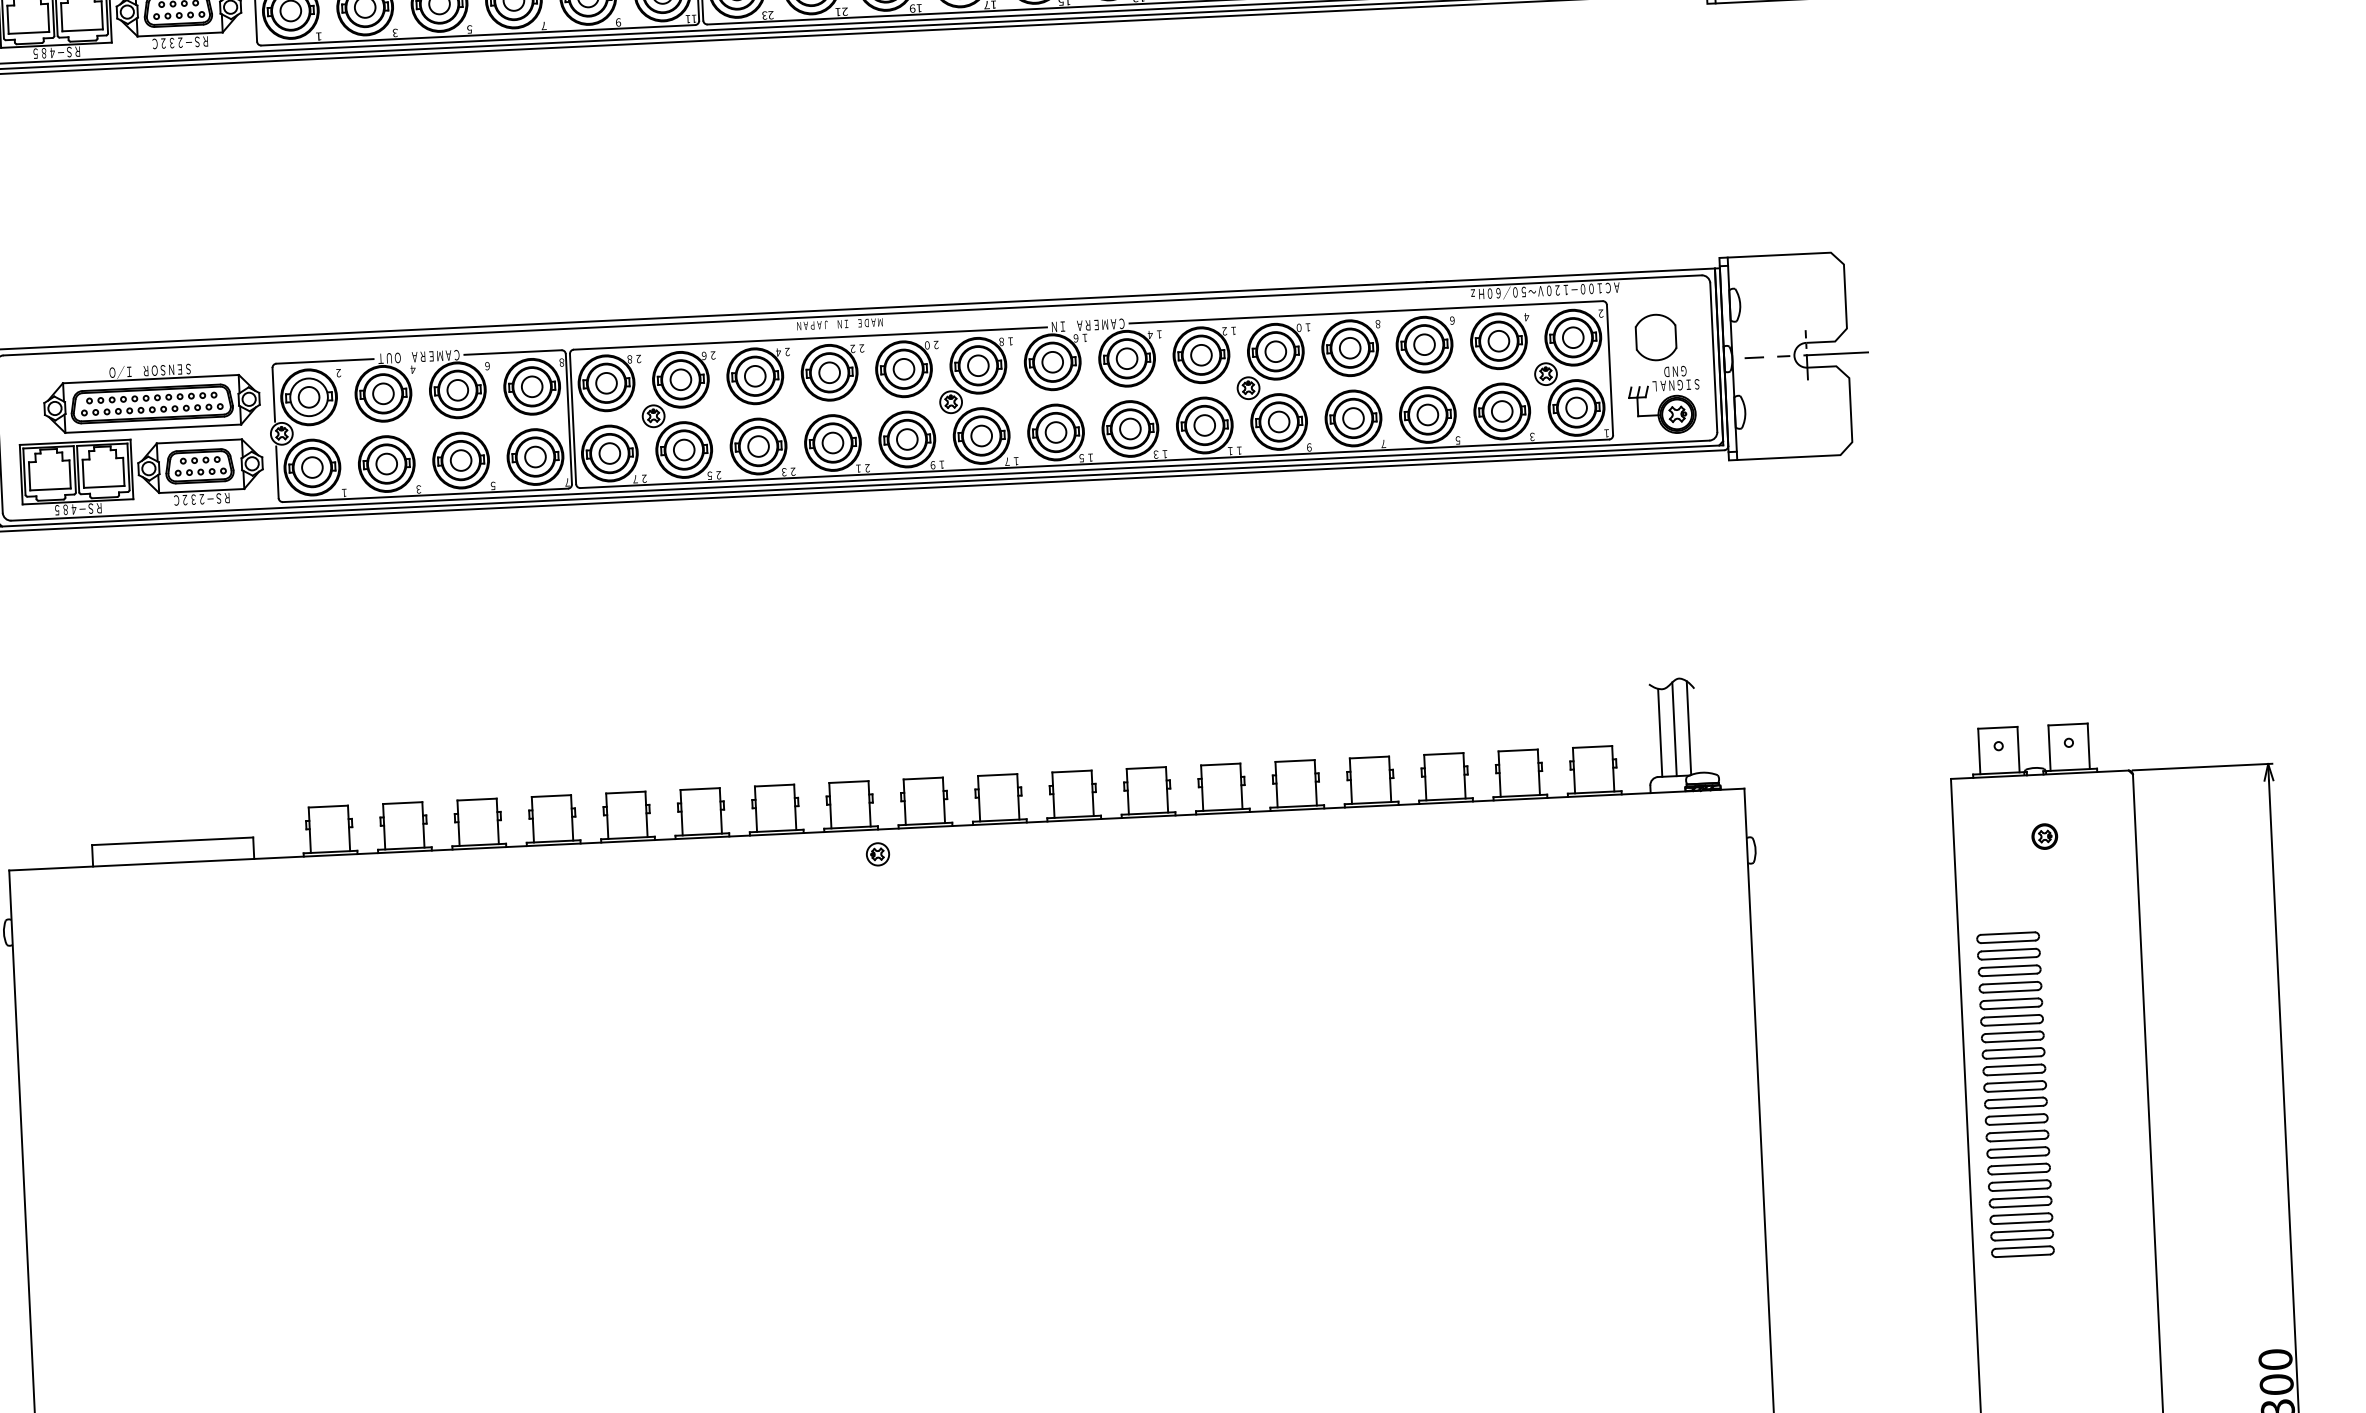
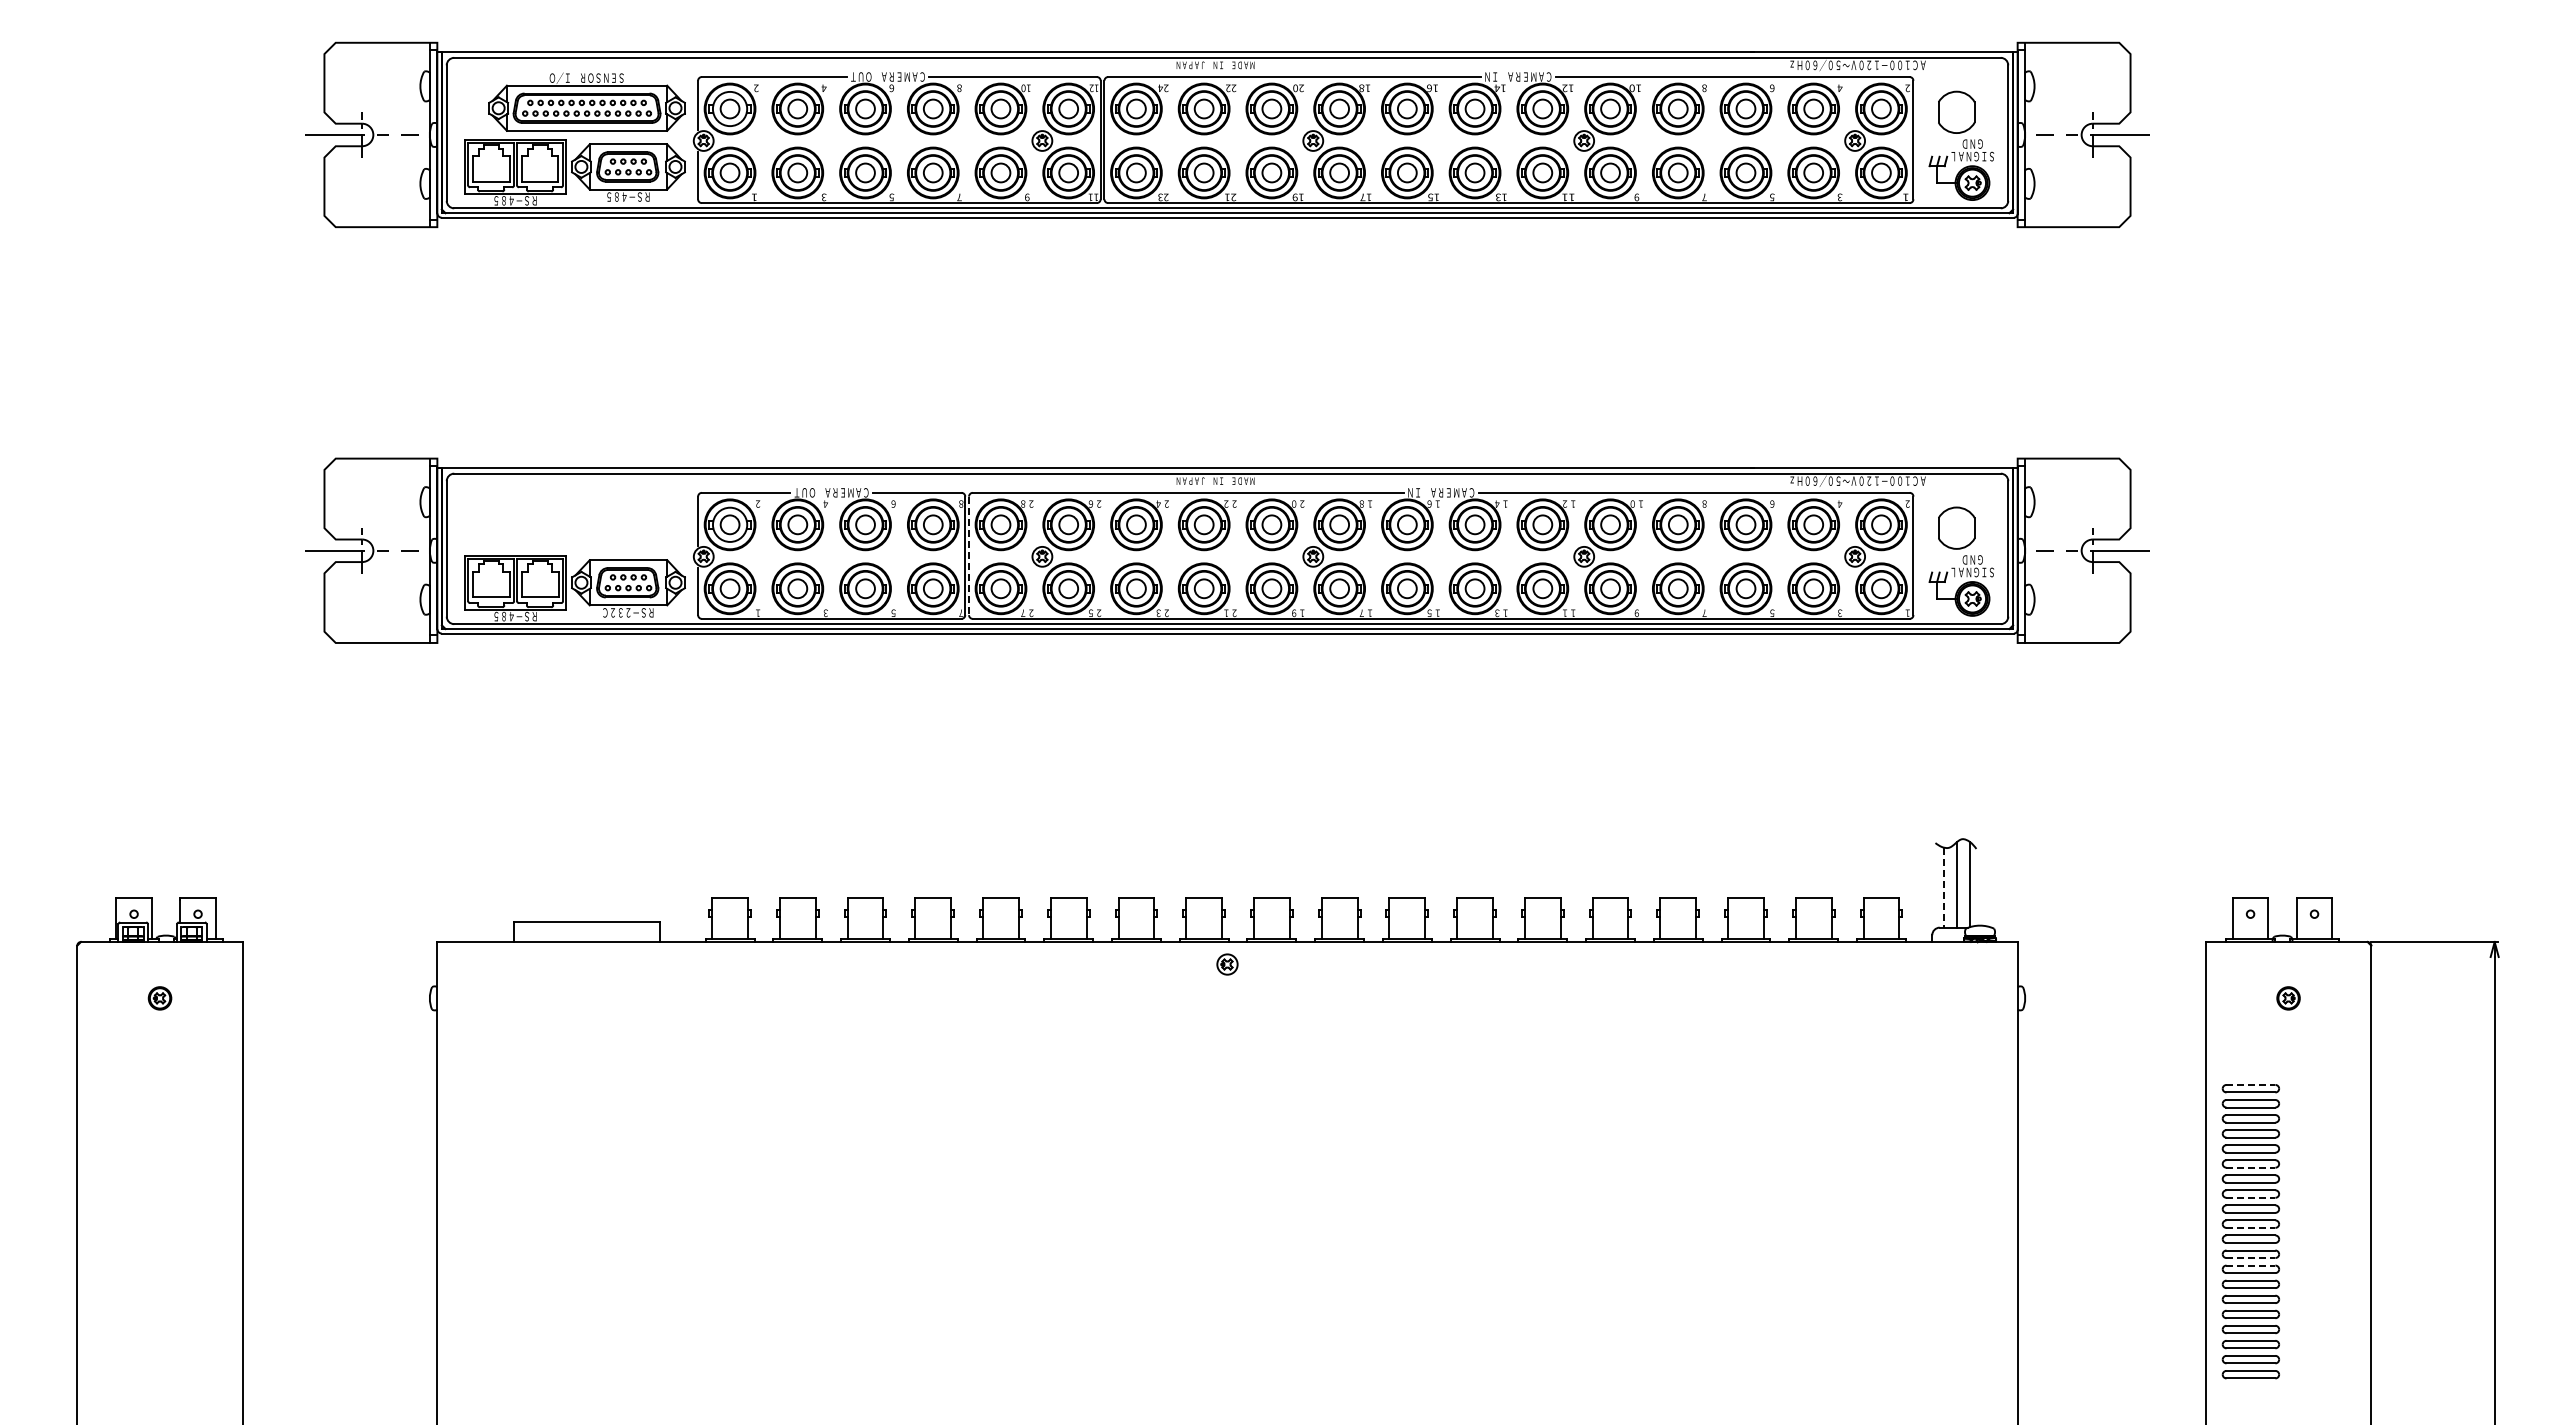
text: (180, 42) -> (628, 196), ＲＳ－２３２Ｃ -> ＲＳ－４８５
part: (151, 396) -> (586, 517), removed
line: (573, 419) -> (969, 556), solid -> dashed
line: (1660, 733) -> (1943, 888), solid -> dashed
line: (2008, 933) -> (2251, 1084), solid -> dashed
line: (2012, 1024) -> (2251, 1167), solid -> dashed
line: (2014, 1057) -> (2251, 1197), solid -> dashed
line: (2015, 1090) -> (2251, 1227), solid -> dashed
line: (2017, 1124) -> (2251, 1258), solid -> dashed
line: (2017, 1131) -> (2251, 1265), solid -> dashed

